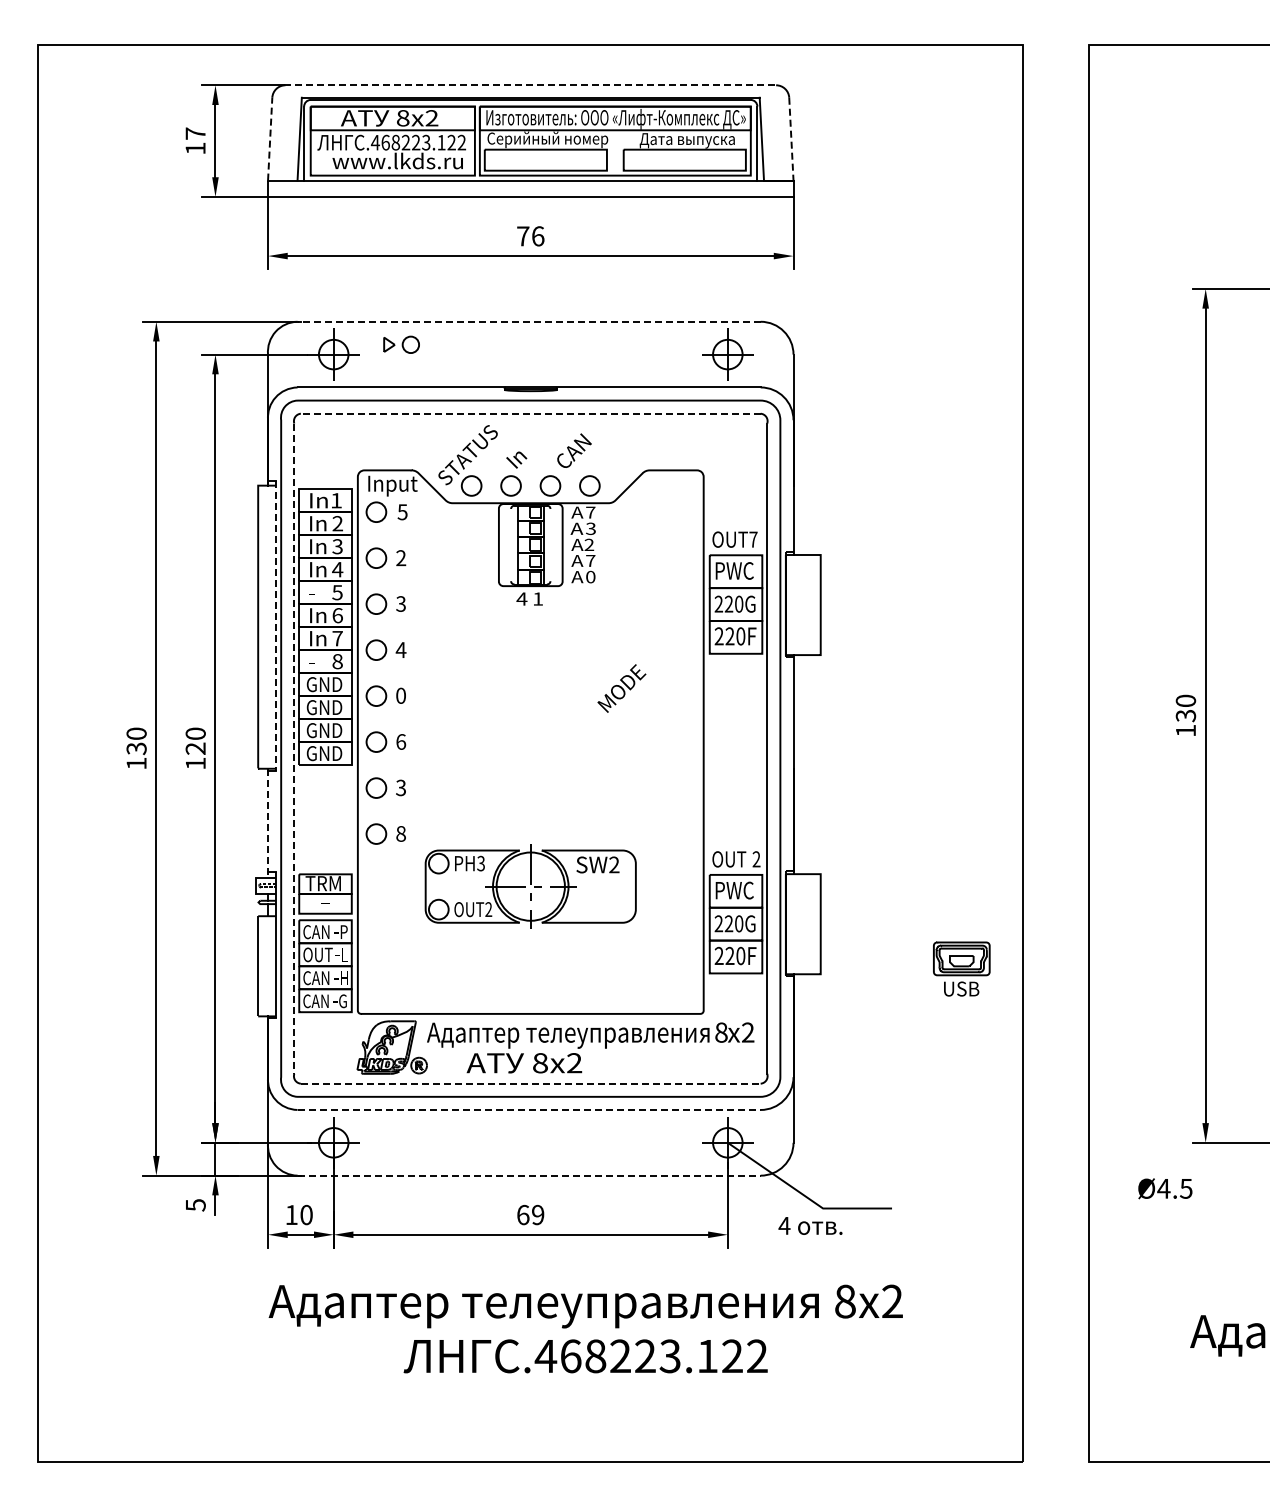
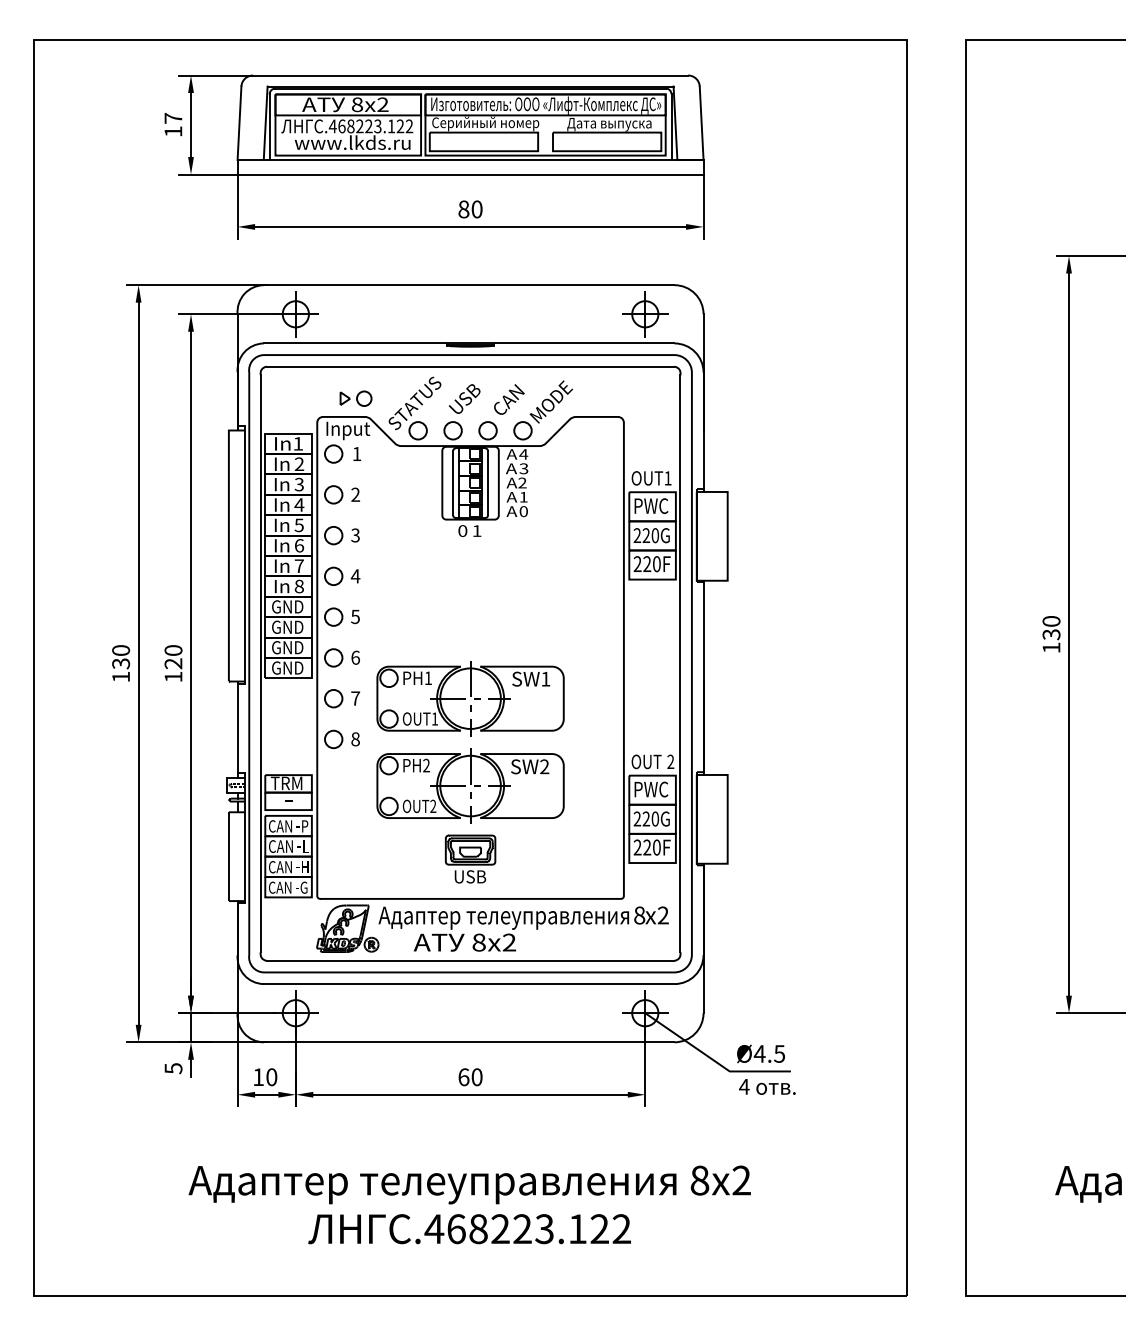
line: (530, 85) -> (470, 75), dashed -> solid
line: (270, 138) -> (239, 122), dashed -> solid
line: (791, 139) -> (701, 123), dashed -> solid
text: (530, 236) -> (470, 209), 76 -> 80
line: (529, 321) -> (469, 284), dashed -> solid
part: (401, 344) -> (355, 398), moved
line: (530, 413) -> (470, 366), dashed -> solid
text: (526, 450) -> (466, 399), In -> USB
text: (402, 512) -> (356, 454), 5 -> 1
text: (590, 512) -> (523, 454), 7 -> 4
text: (753, 539) -> (668, 478), OUT7 -> OUT1
line: (511, 544) -> (453, 482), added
line: (550, 544) -> (488, 482), added
text: (590, 560) -> (523, 496), 7 -> 1
text: (317, 592) -> (281, 525), - -> In
text: (521, 598) -> (462, 530), 4 -> 0
line: (275, 626) -> (244, 555), dashed -> solid
text: (317, 661) -> (281, 586), - -> In
text: (621, 688) -> (551, 401), moved
text: (400, 695) -> (355, 616), 0 -> 5
line: (294, 749) -> (261, 664), dashed -> solid
text: (401, 787) -> (355, 698), 3 -> 7
part: (530, 787) -> (470, 698), added
line: (268, 823) -> (238, 730), dashed -> solid
text: (480, 863) -> (426, 765), PH3 -> PH2
text: (320, 954) -> (284, 846), OUT -> CAN
part: (961, 968) -> (470, 858), moved
line: (530, 1083) -> (470, 960), dashed -> solid
line: (529, 1109) -> (469, 983), dashed -> solid
line: (529, 1175) -> (469, 1042), dashed -> solid
text: (1165, 1188) -> (761, 1053), moved
text: (538, 1215) -> (477, 1077), 69 -> 60
text: (810, 1225) -> (767, 1086), moved
text: (585, 1328) -> (469, 1204), moved

